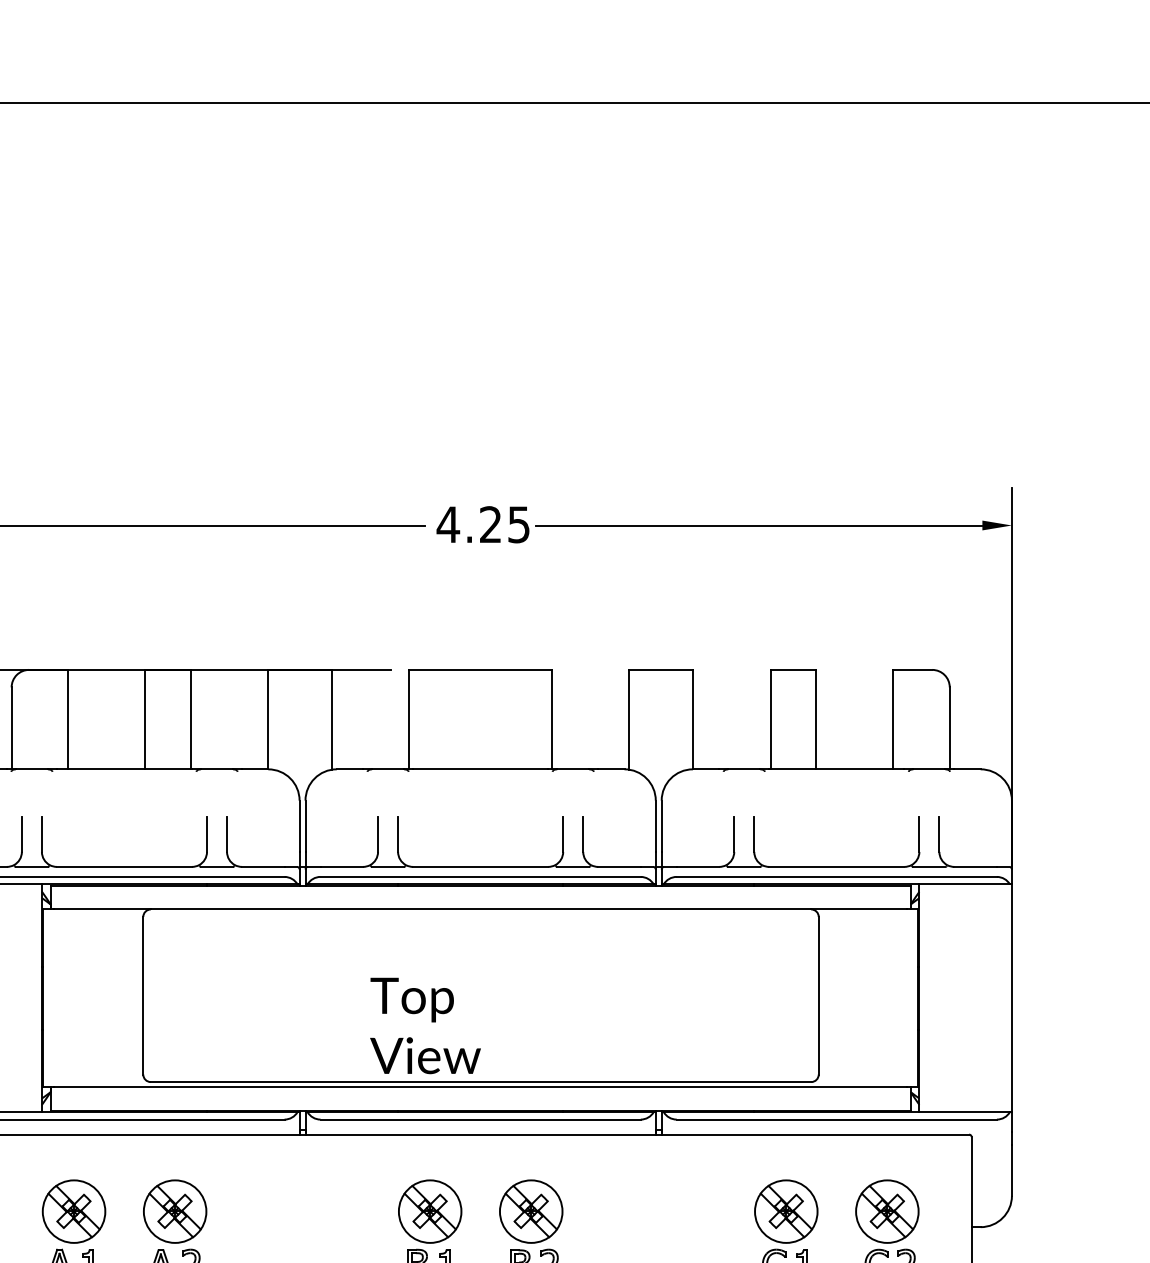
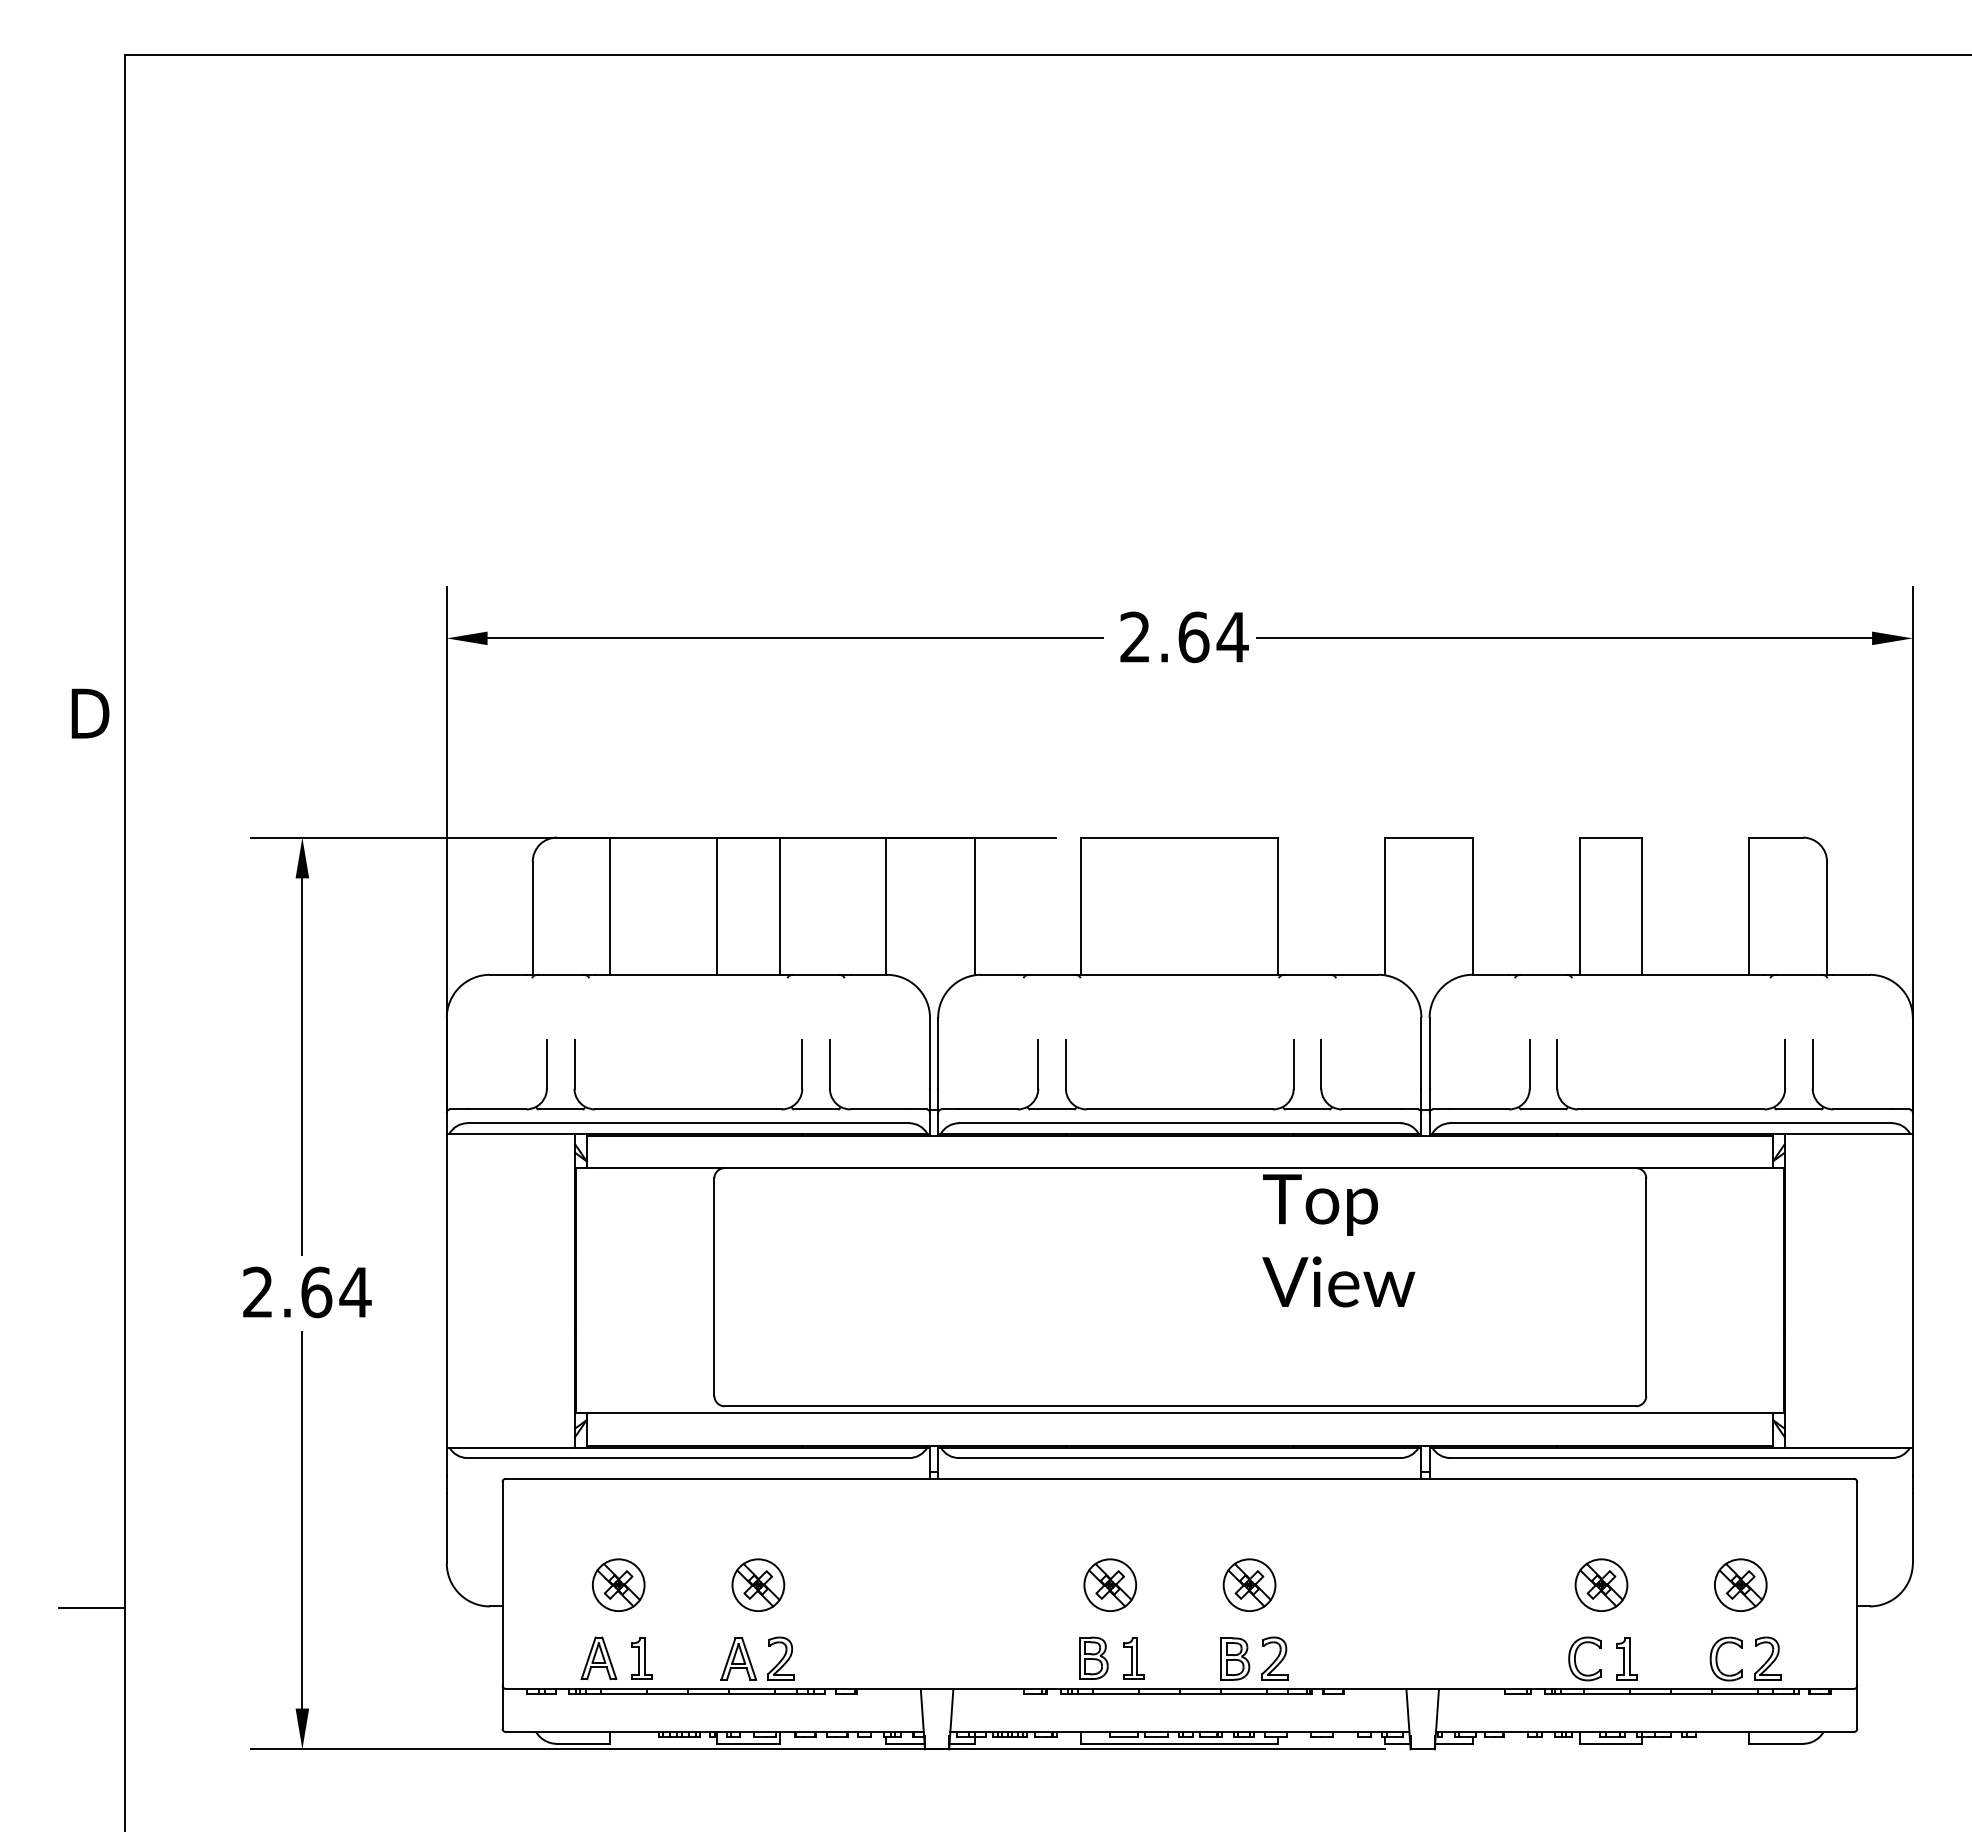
text: (483, 524) -> (1183, 637), 4.25 -> 2.64
text: (425, 1025) -> (1338, 1240), moved
part: (73, 1211) -> (618, 1585), size x0.6
part: (175, 1211) -> (758, 1585), size x0.6
part: (430, 1211) -> (1110, 1585), size x0.6
part: (531, 1211) -> (1249, 1585), size x0.6
part: (786, 1211) -> (1601, 1585), size x0.6
part: (887, 1211) -> (1740, 1585), size x0.6

